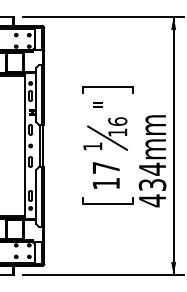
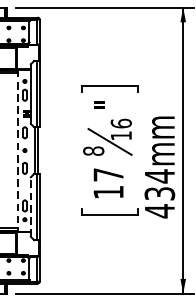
line: (24, 146) -> (18, 151), solid -> dashed
text: (92, 146) -> (93, 151), 1 -> 8
line: (36, 197) -> (31, 207), solid -> dashed

